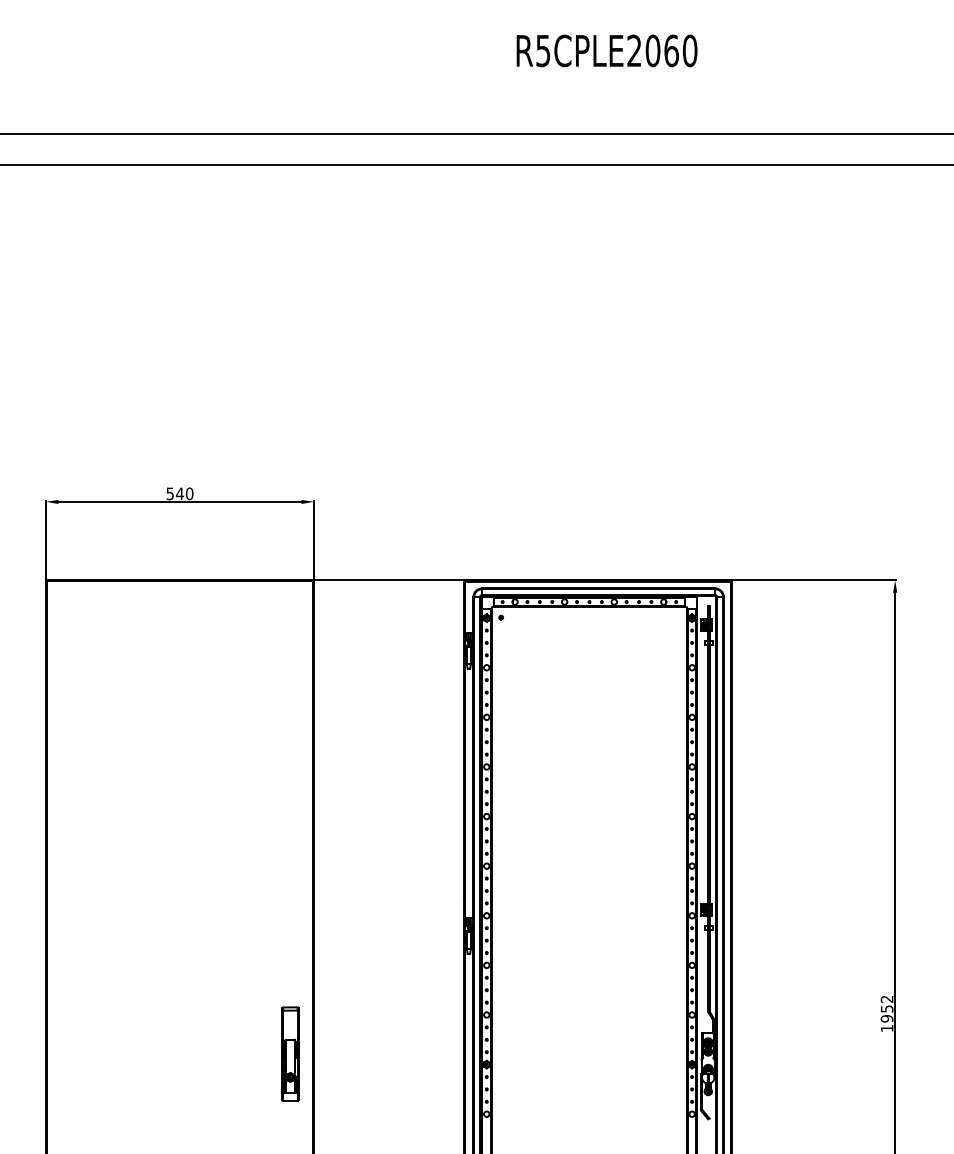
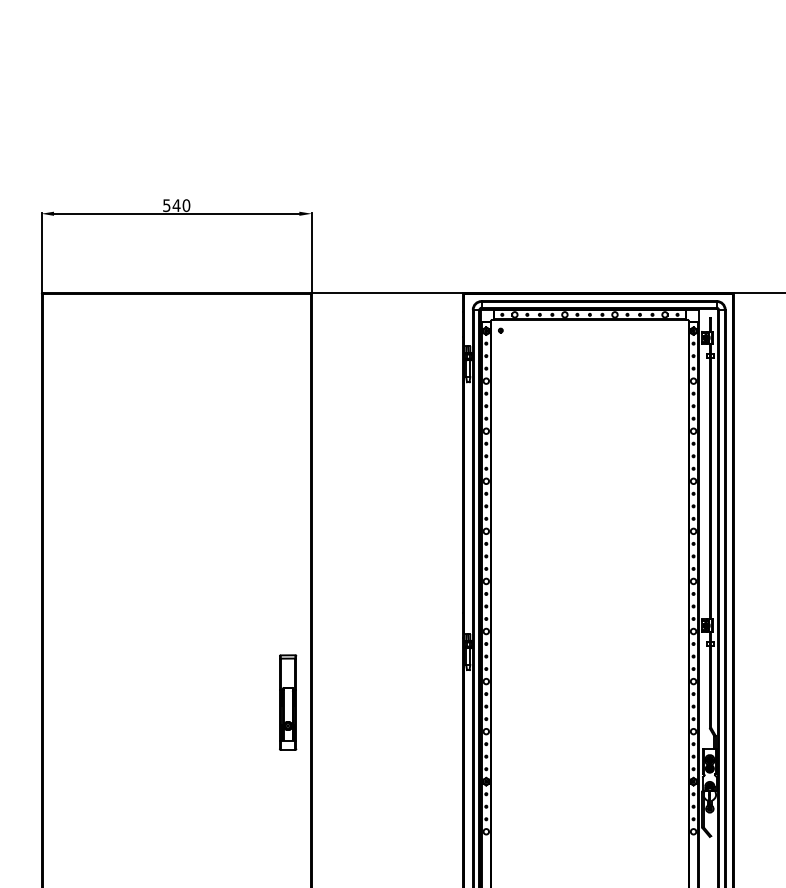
part: (290, 1053) -> (288, 701), moved

